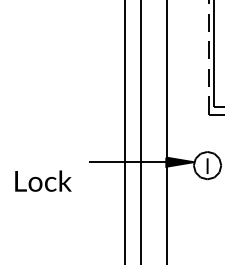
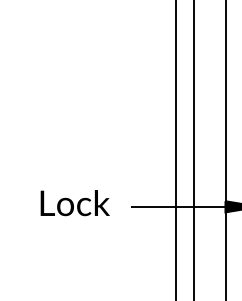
text: (43, 180) -> (75, 202), moved

